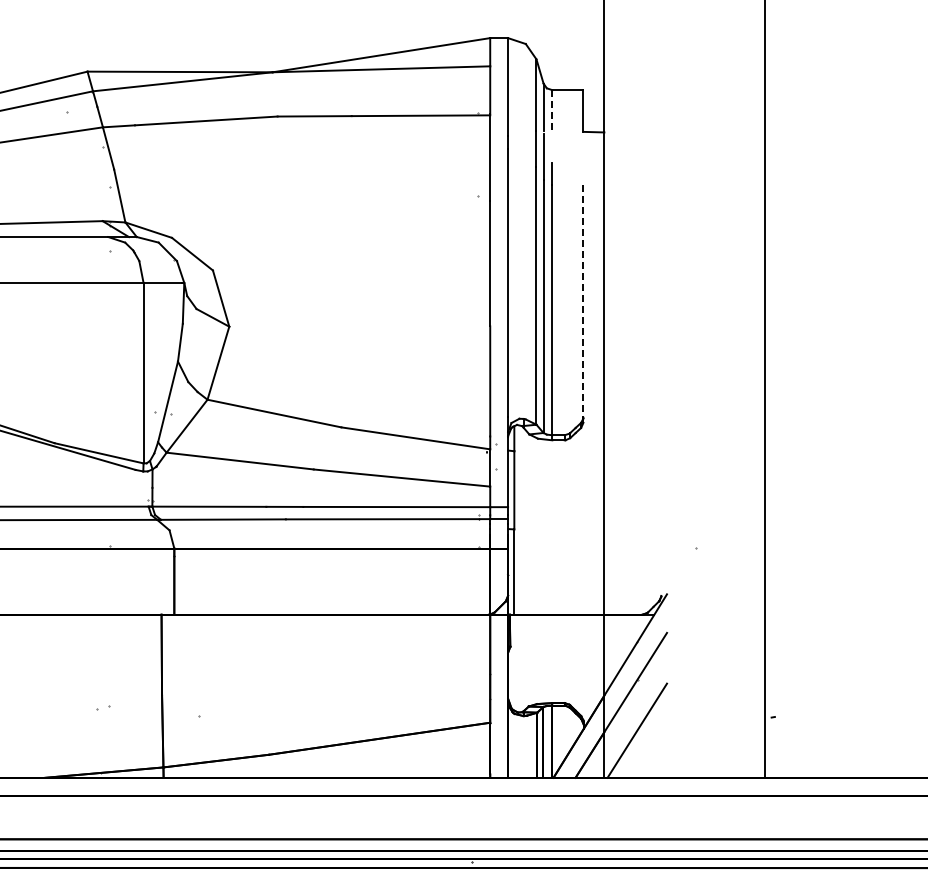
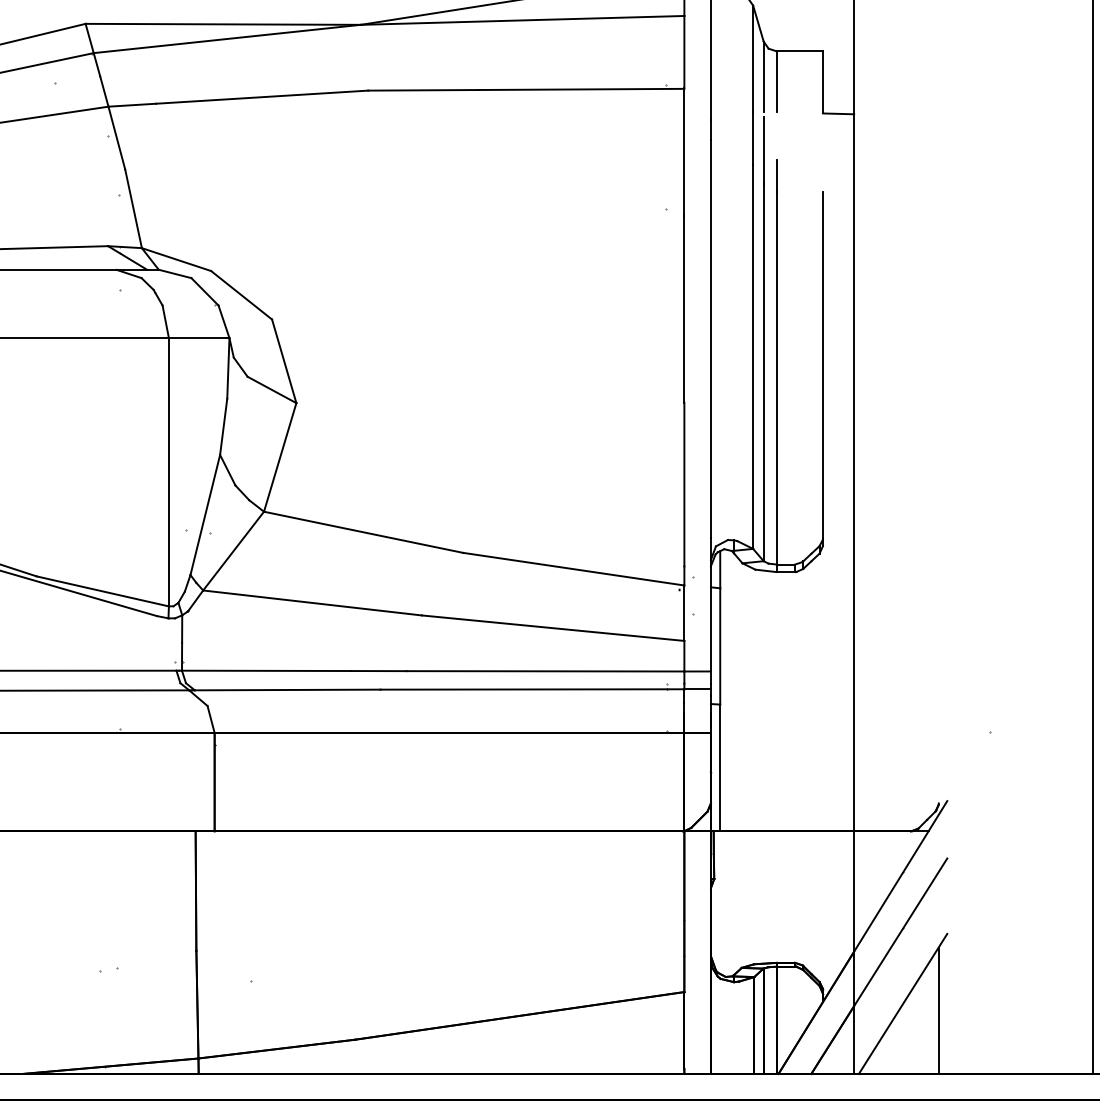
line: (552, 111) -> (776, 83), dashed -> solid
line: (583, 301) -> (823, 365), dashed -> solid
line: (661, 734) -> (939, 1009), added

